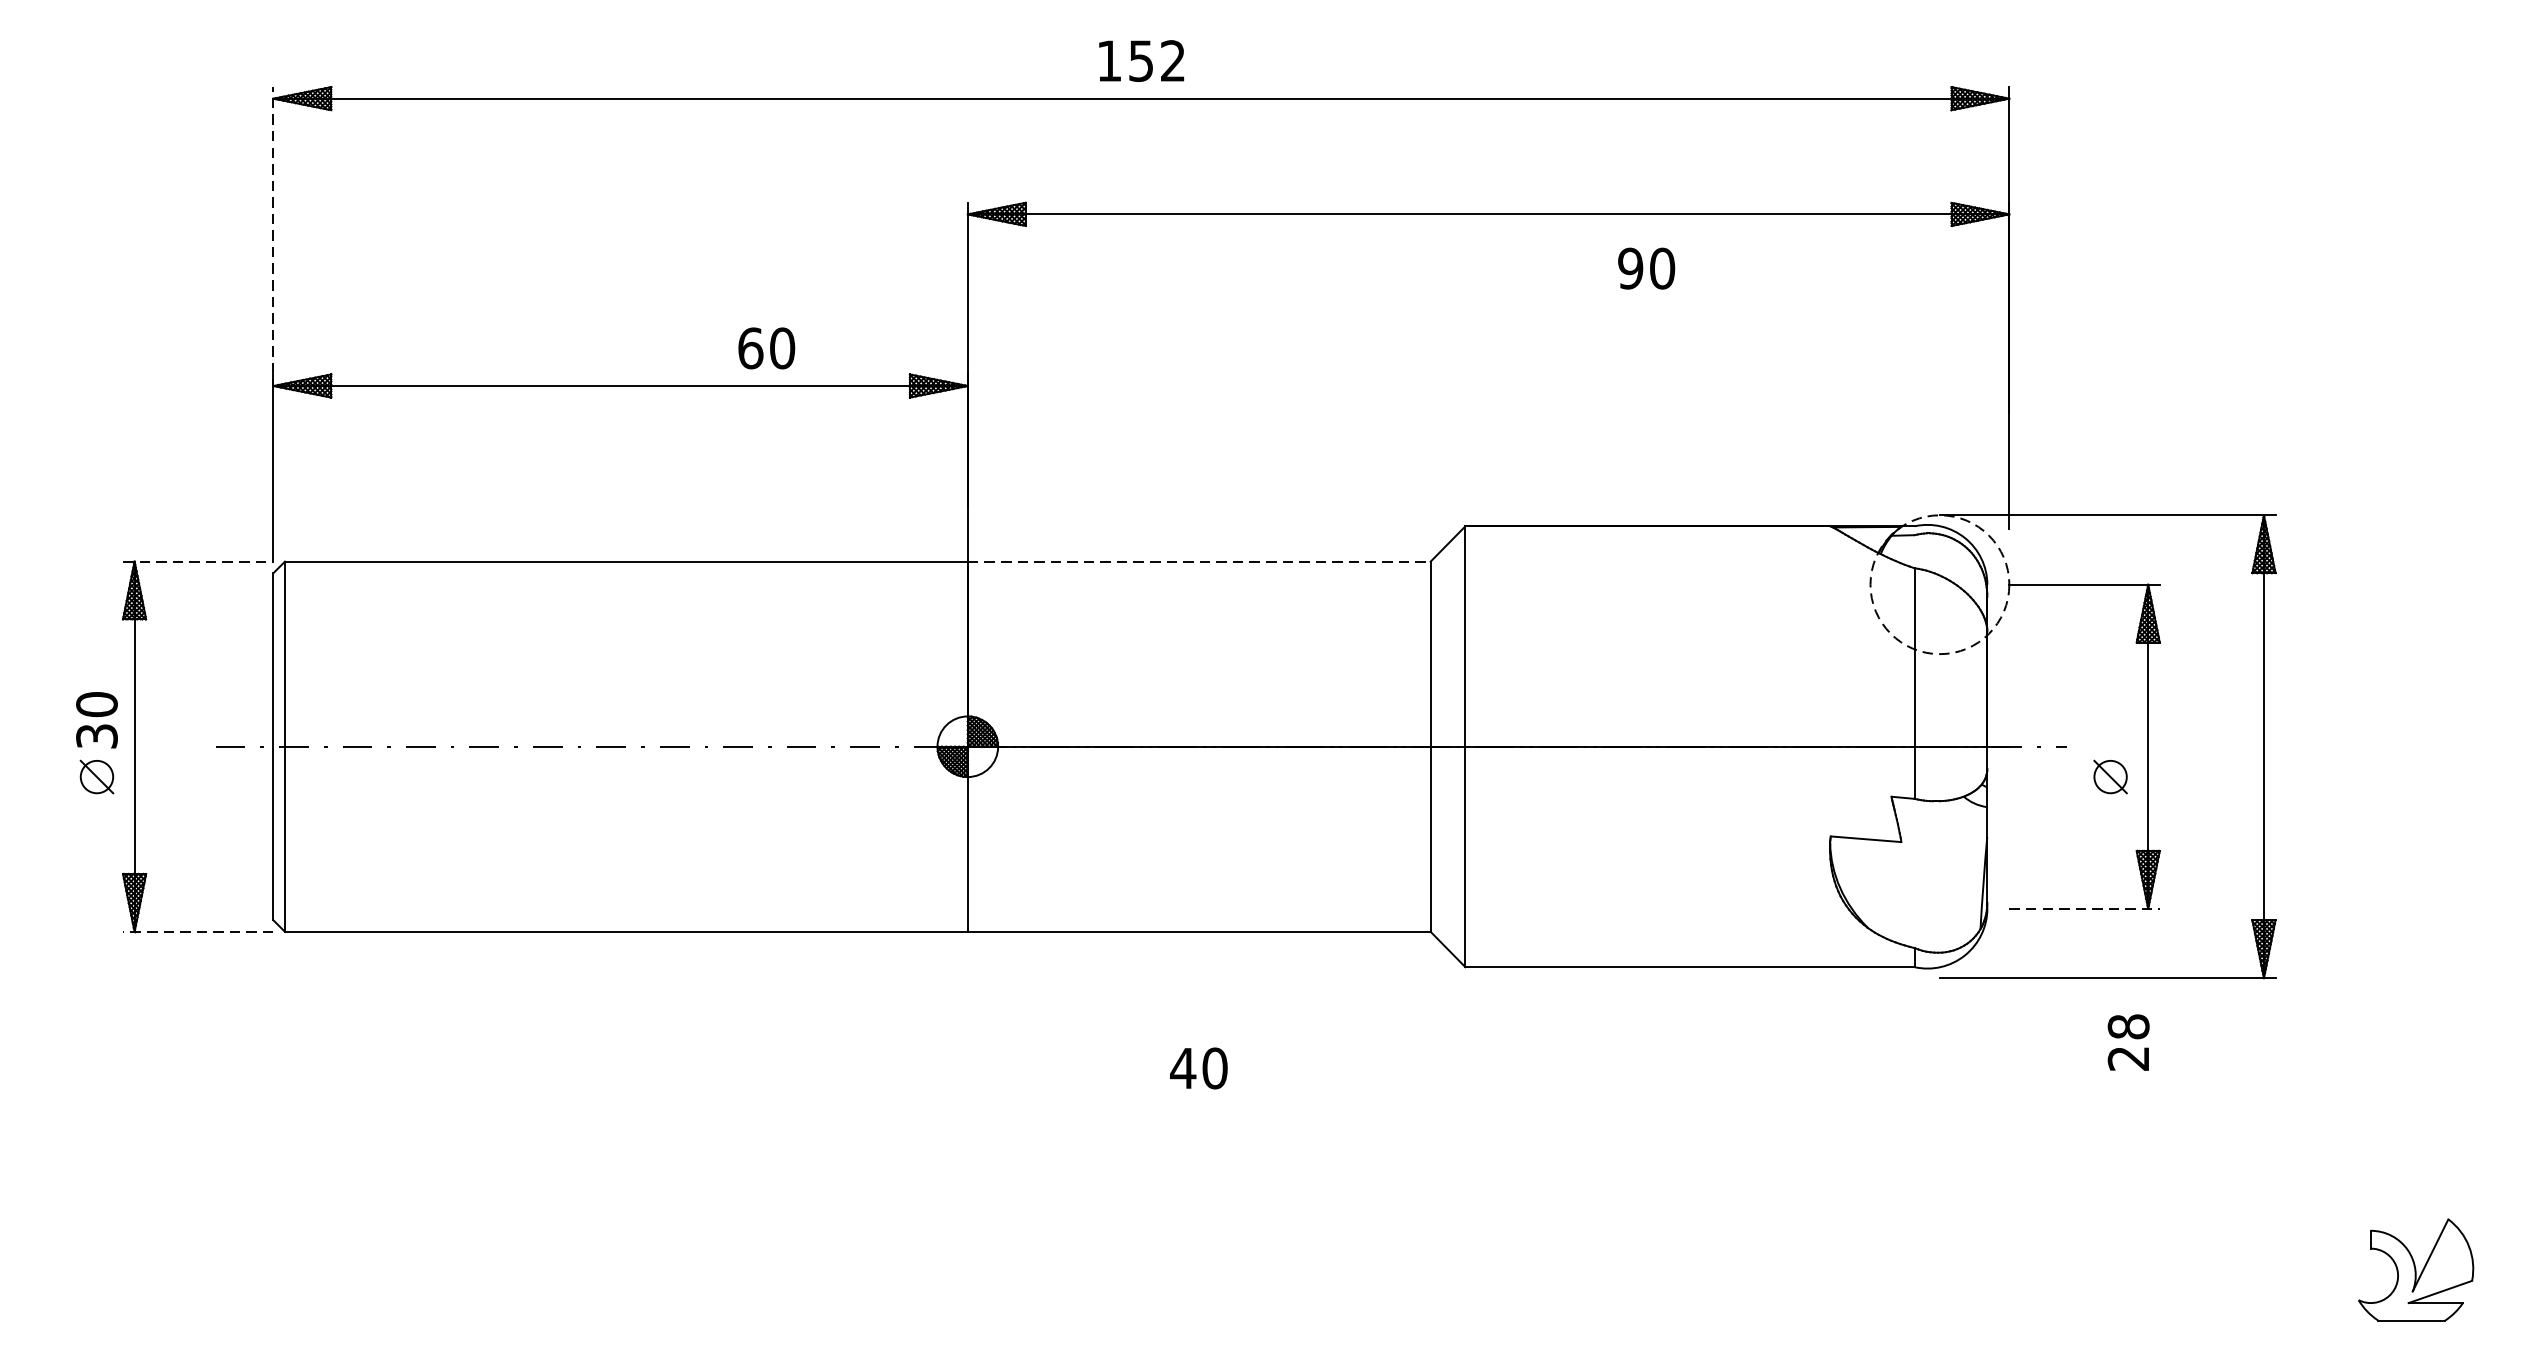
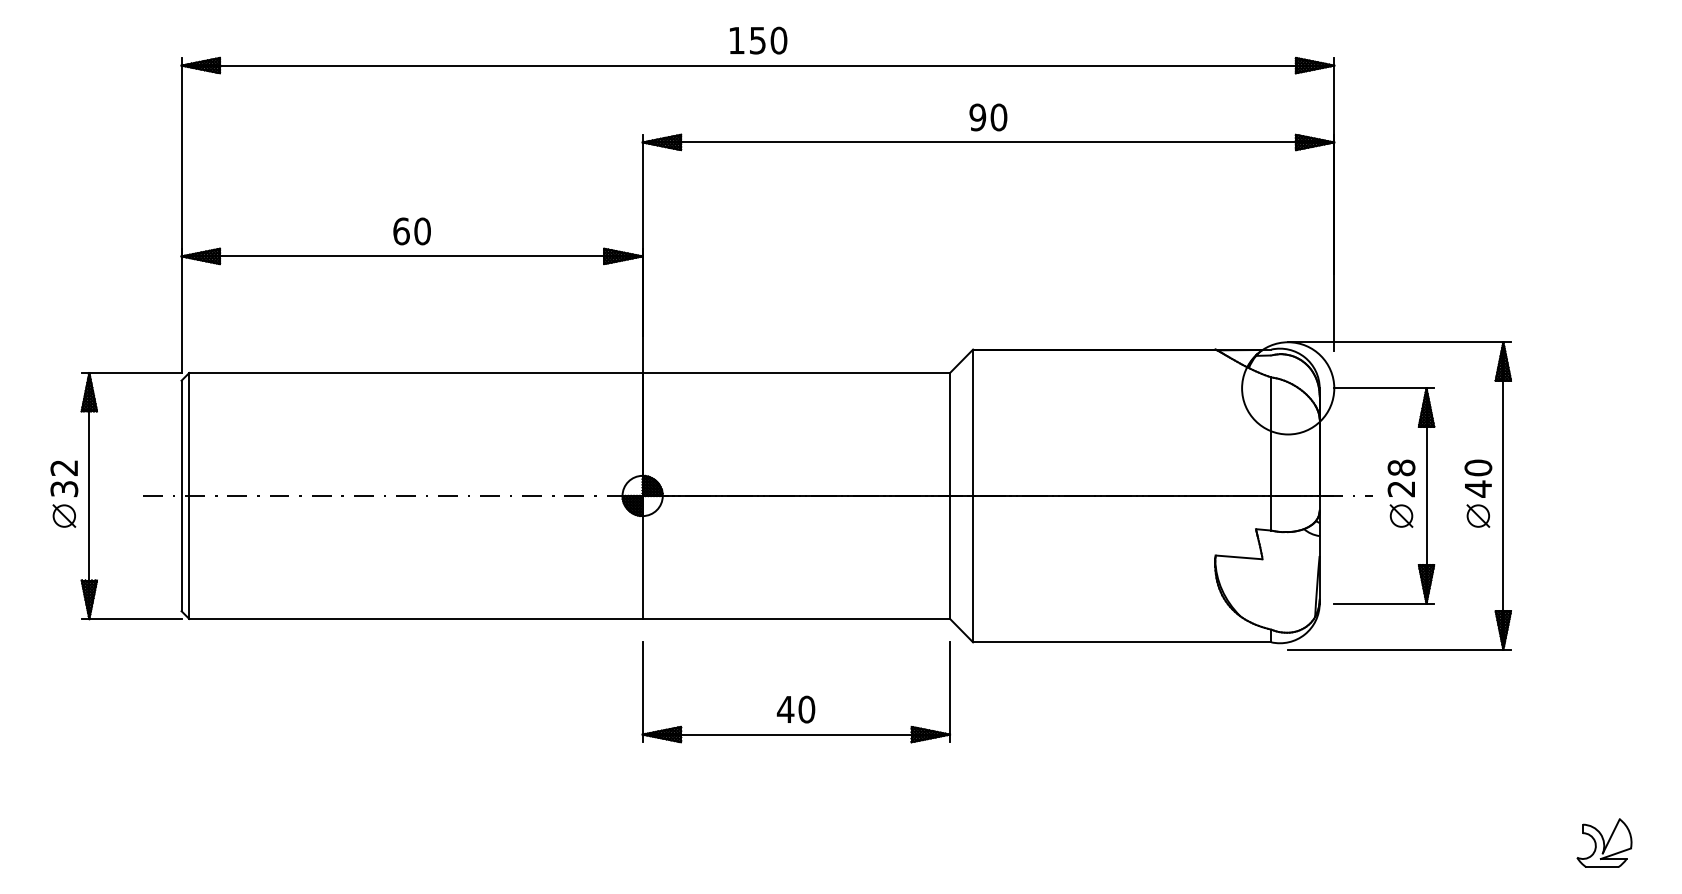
text: (1172, 60) -> (778, 40), 152 -> 150
line: (273, 238) -> (181, 158), dashed -> solid
text: (1646, 268) -> (988, 117), moved
text: (765, 348) -> (411, 231), moved
line: (198, 562) -> (131, 373), dashed -> solid
line: (1199, 562) -> (796, 373), dashed -> solid
circle: (1940, 584) -> (1288, 388), dashed -> solid
text: (97, 703) -> (64, 467), 30 -> 32
part: (2226, 743) -> (1478, 493), added
line: (2084, 908) -> (1384, 603), dashed -> solid
line: (198, 931) -> (131, 618), dashed -> solid
text: (2128, 1042) -> (1401, 478), moved
part: (1197, 1105) -> (795, 734), added
part: (2416, 1268) -> (1604, 842), size x0.71

